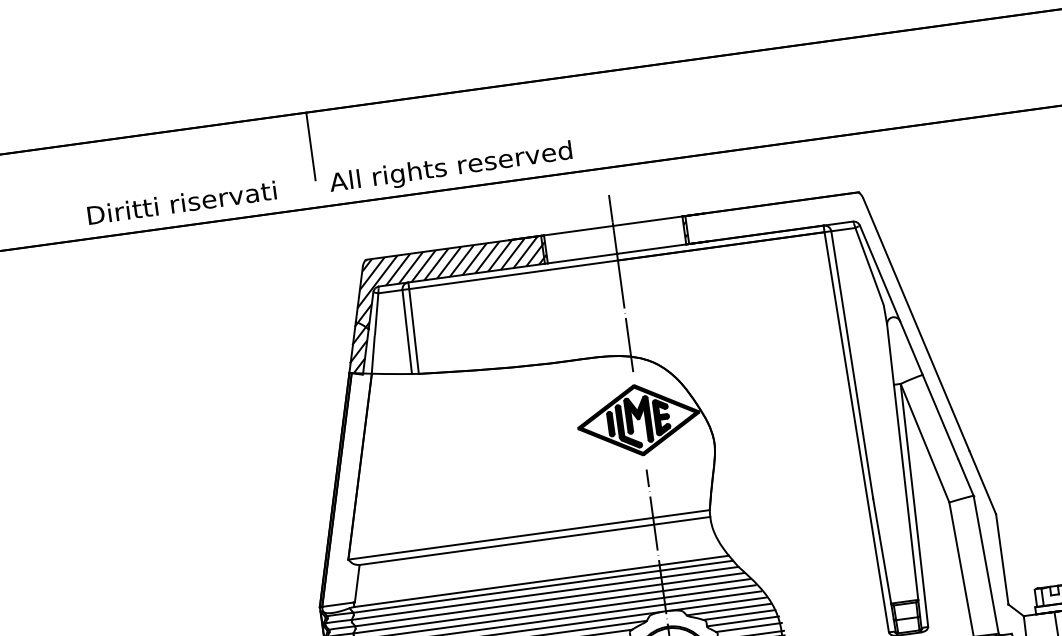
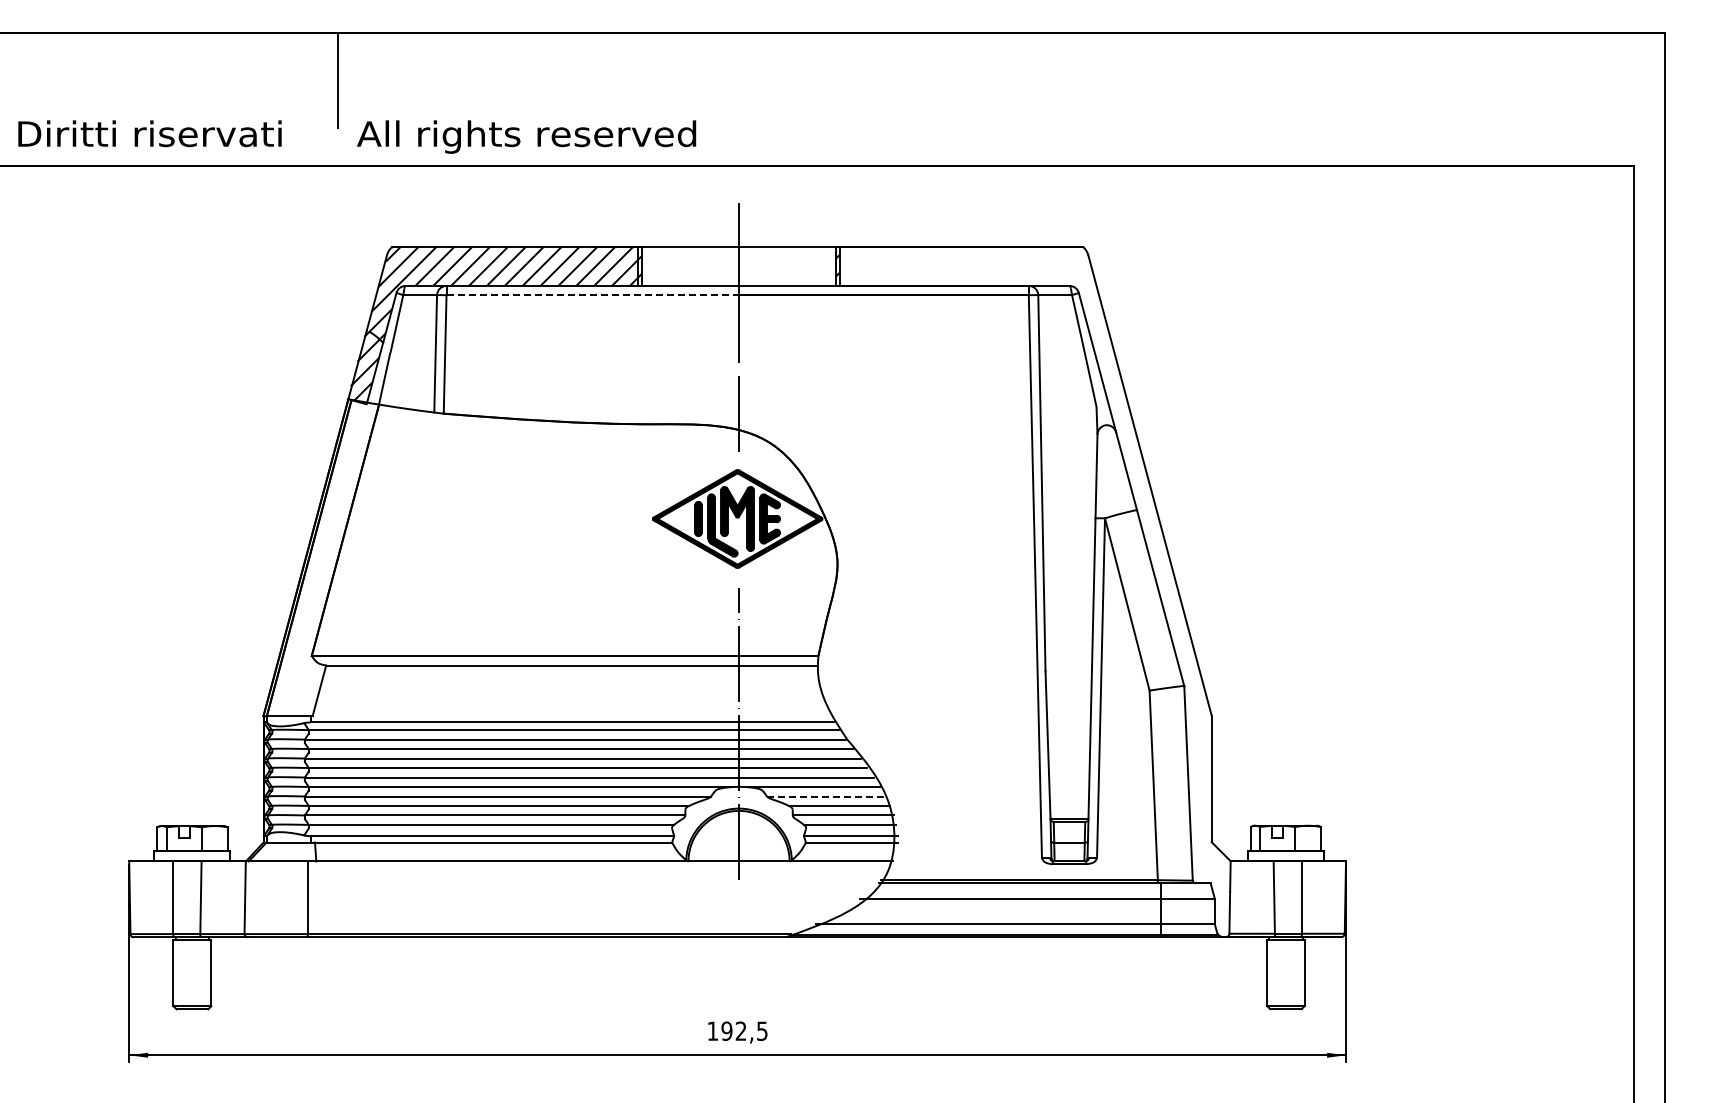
line: (514, 274) -> (593, 295), solid -> dashed
line: (729, 609) -> (826, 796), solid -> dashed

